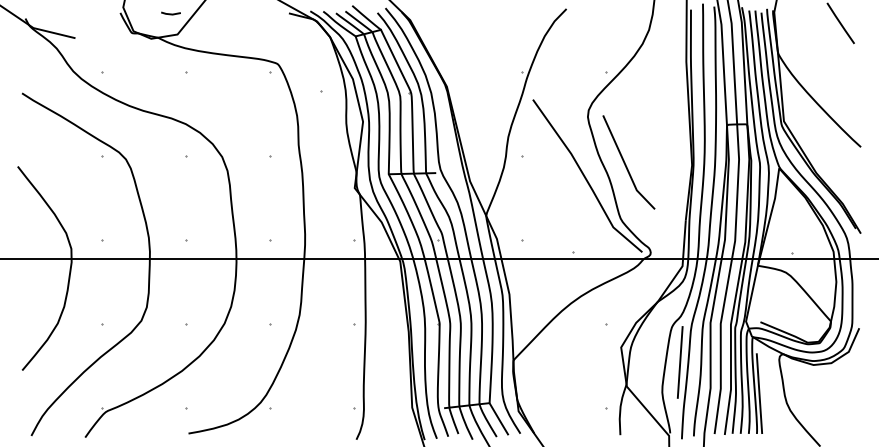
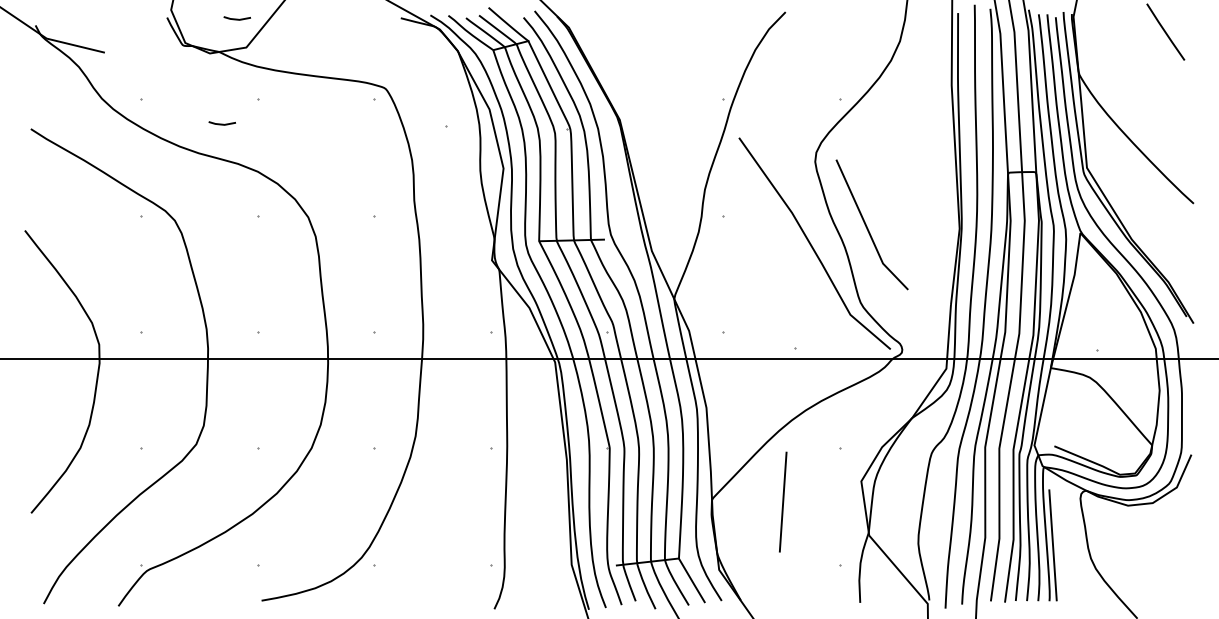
line: (159, 89) -> (221, 123), added
line: (680, 362) -> (783, 501), moved

